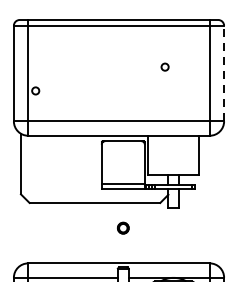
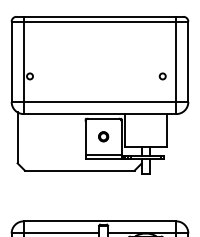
circle: (164, 67) -> (162, 76), moved
line: (224, 73) -> (188, 61), dashed -> solid
part: (123, 227) -> (103, 136), moved

